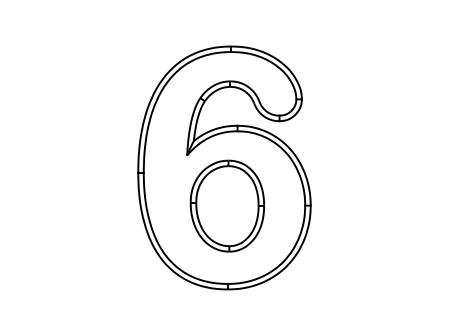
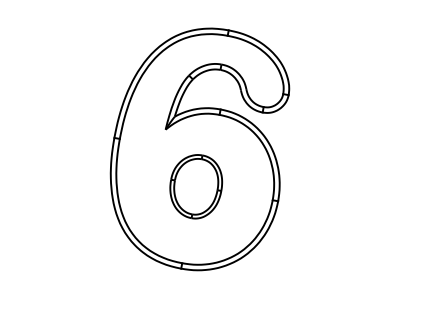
part: (226, 205) -> (195, 185), size x0.7

